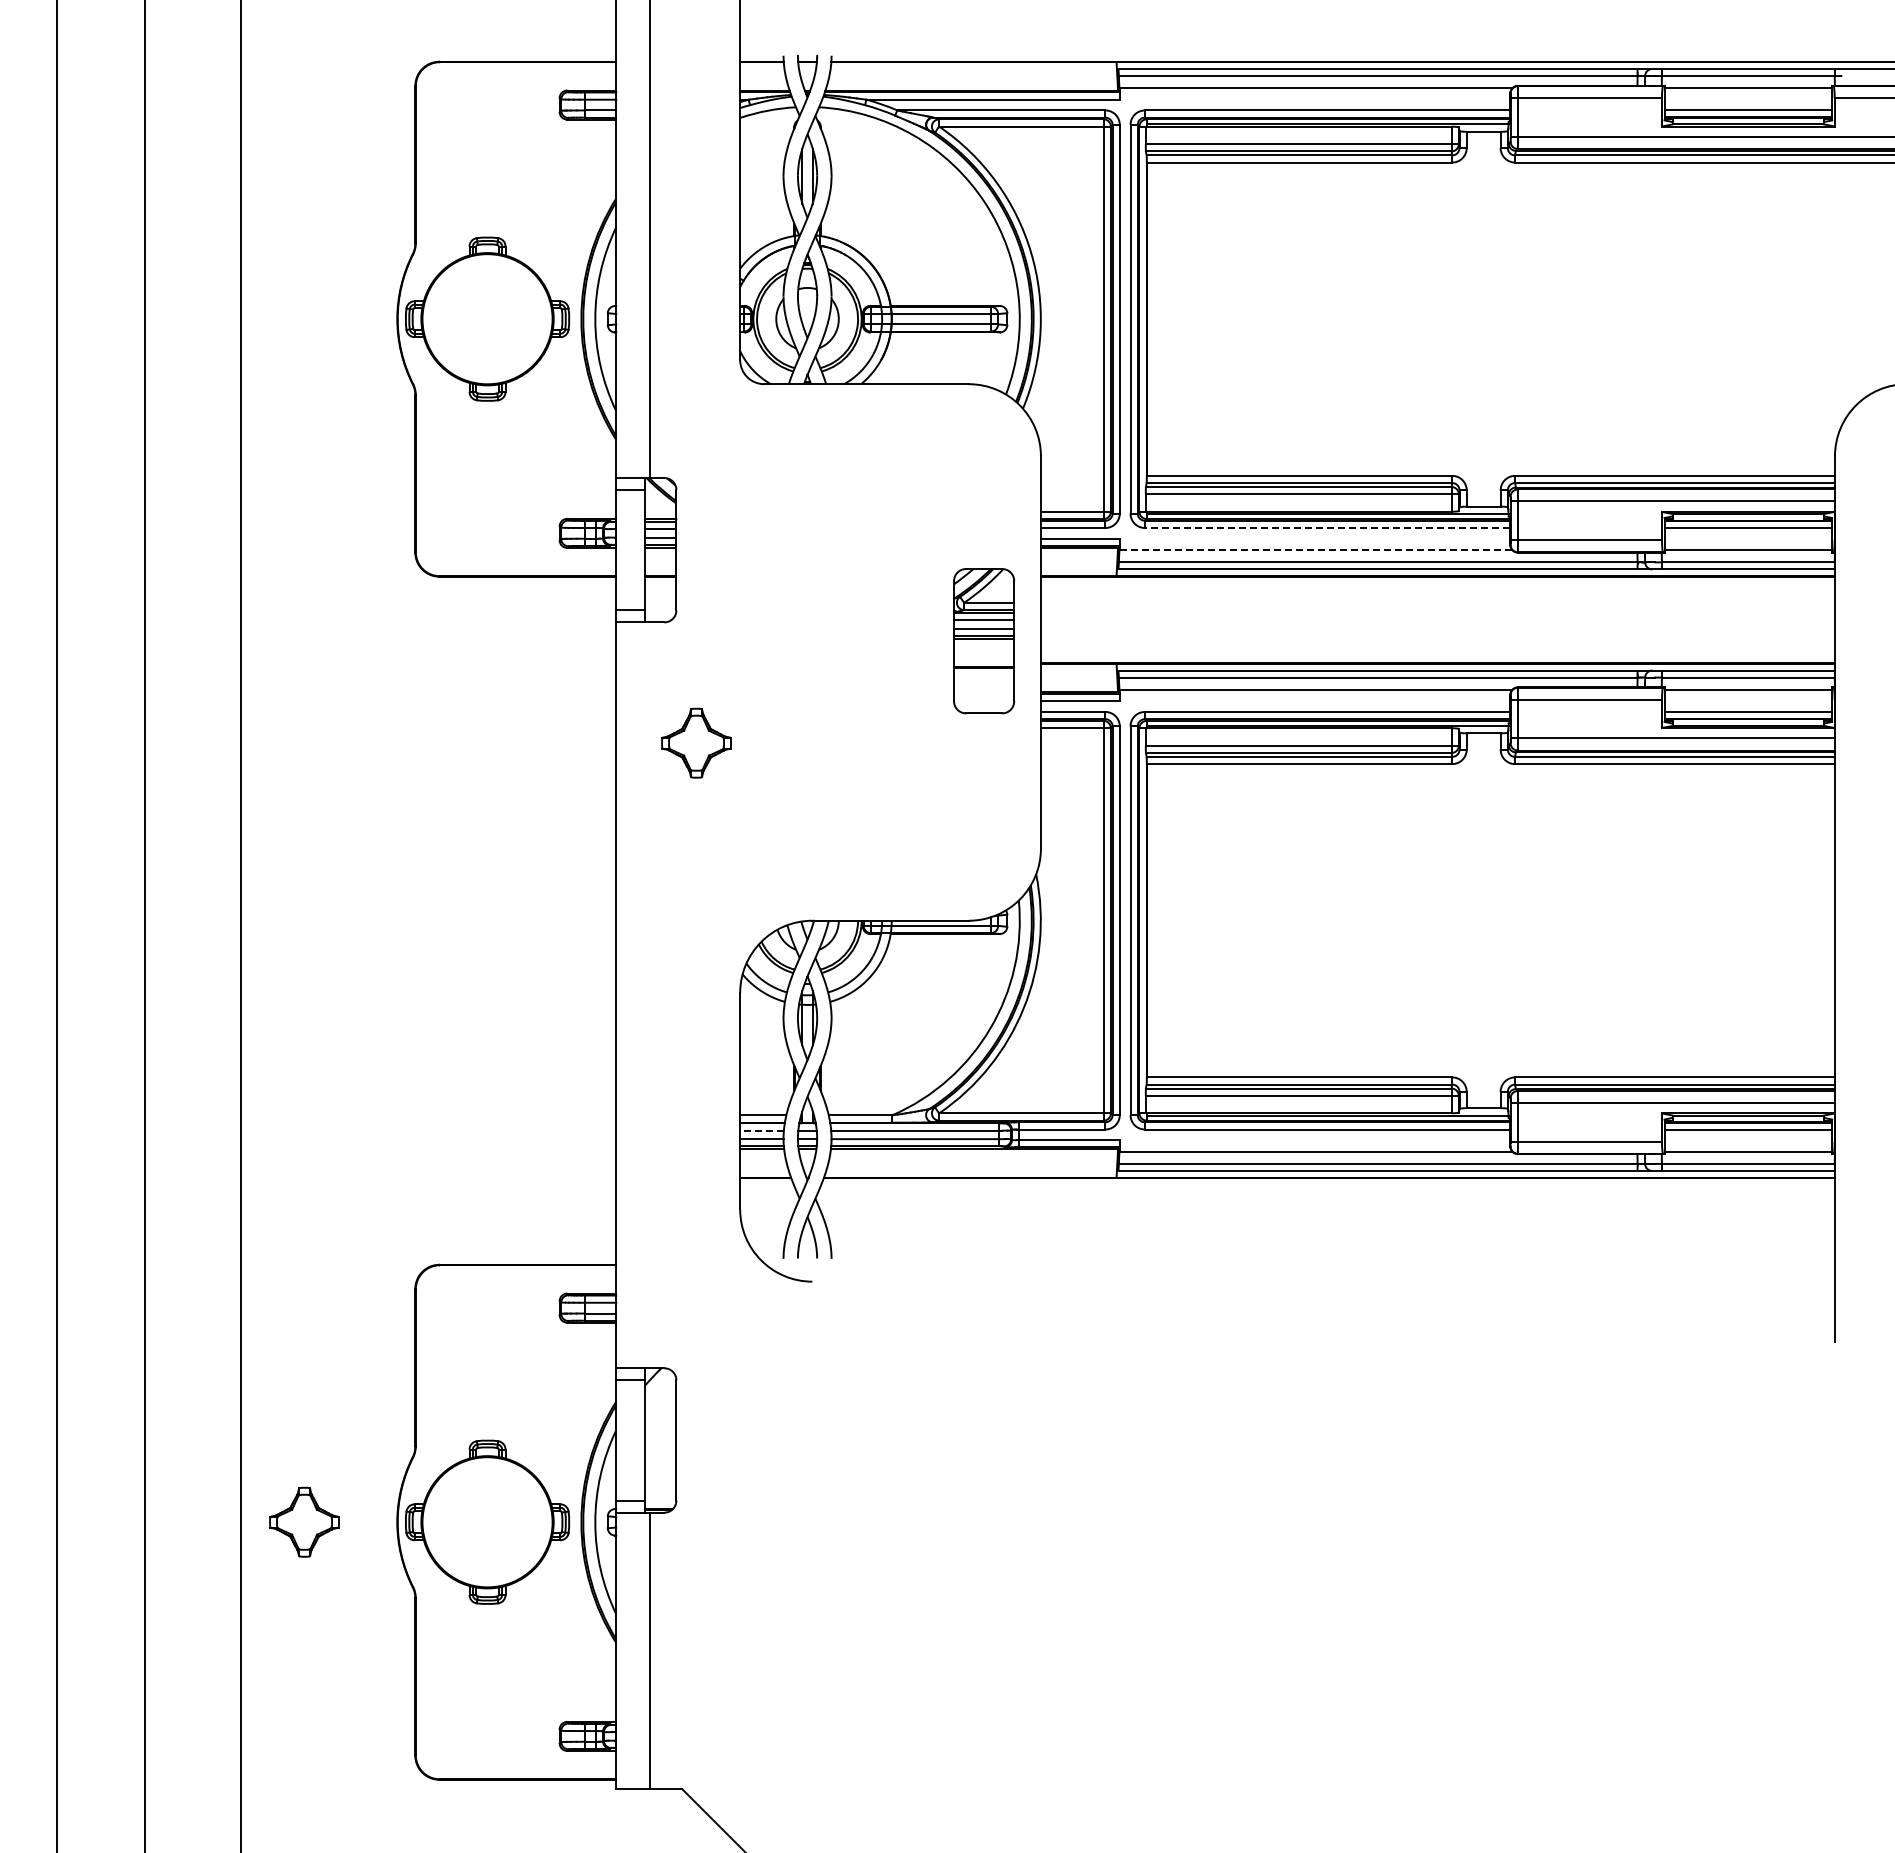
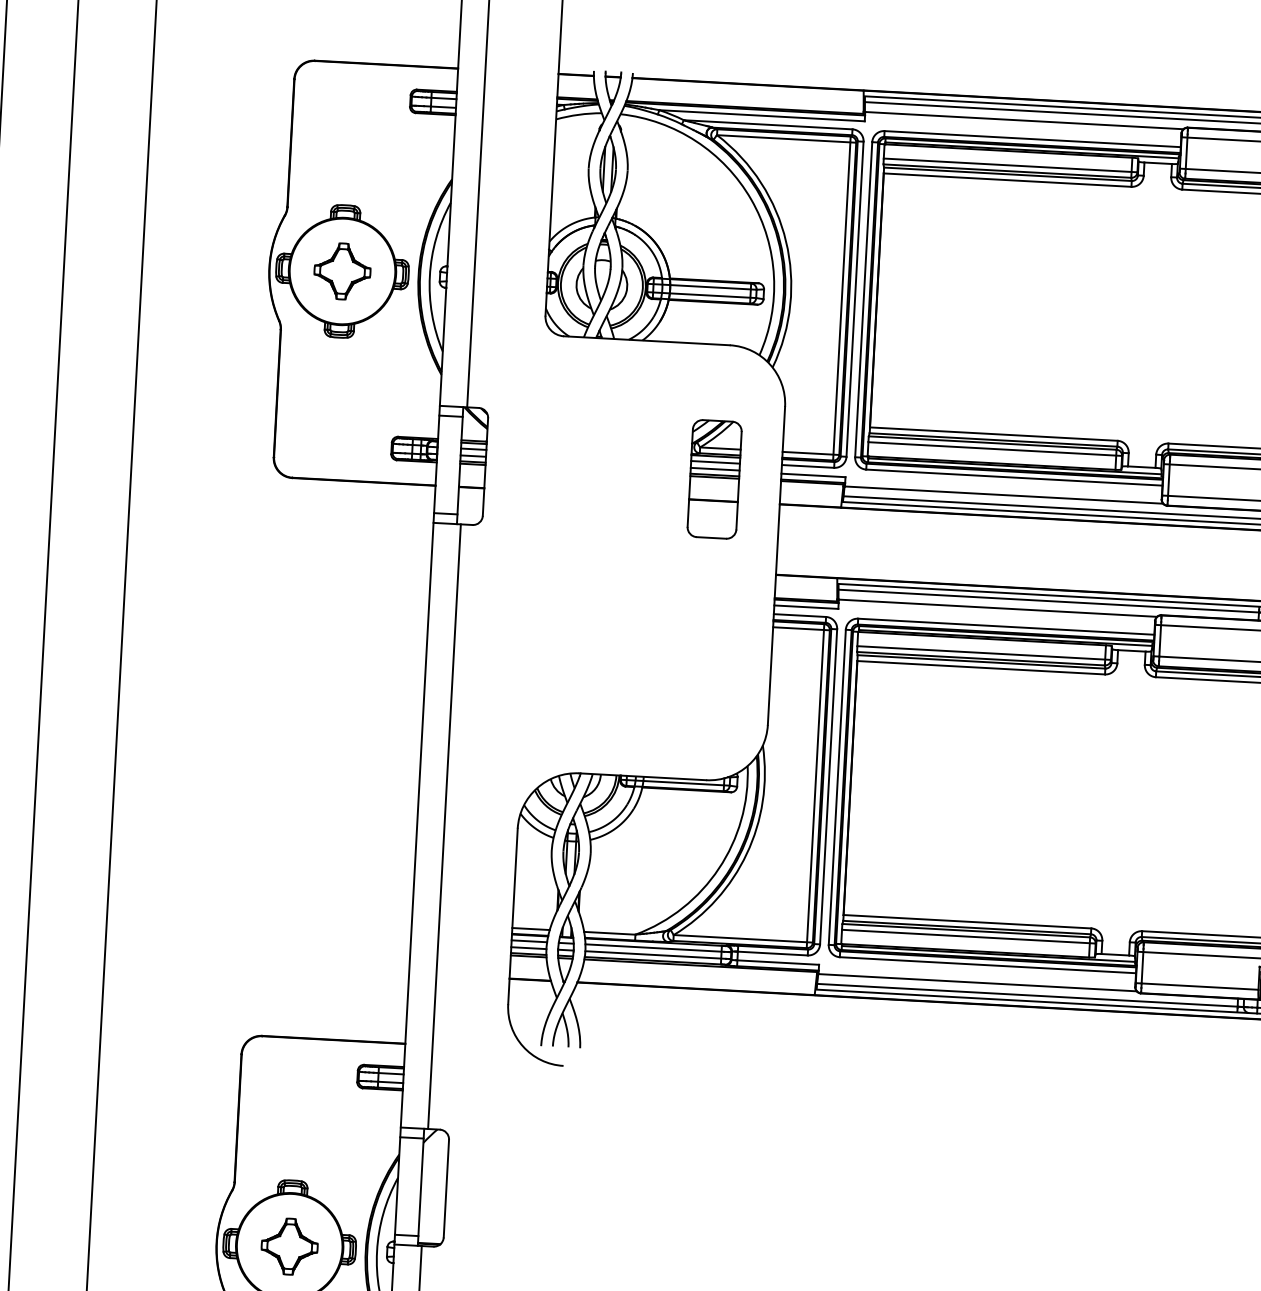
line: (1327, 528) -> (1014, 478), dashed -> solid
line: (1316, 550) -> (1004, 495), dashed -> solid
part: (984, 641) -> (714, 479), moved
part: (696, 742) -> (342, 270), moved
line: (649, 995) -> (444, 826), added
line: (762, 1130) -> (529, 941), dashed -> solid
part: (304, 1521) -> (289, 1246), moved

